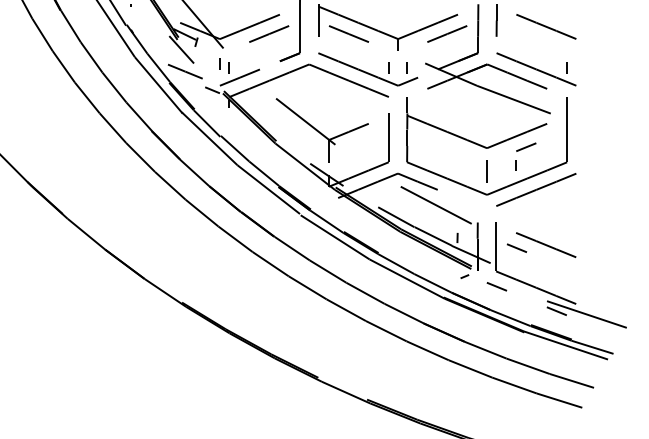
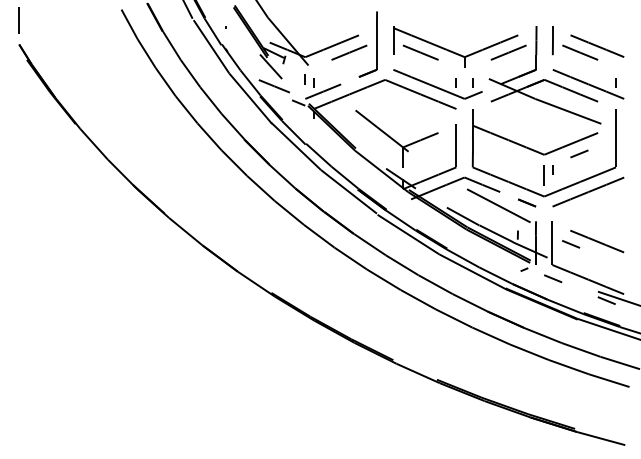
line: (527, 33) -> (580, 52), added
line: (516, 164) -> (552, 169), moved
line: (468, 201) -> (527, 202), added

